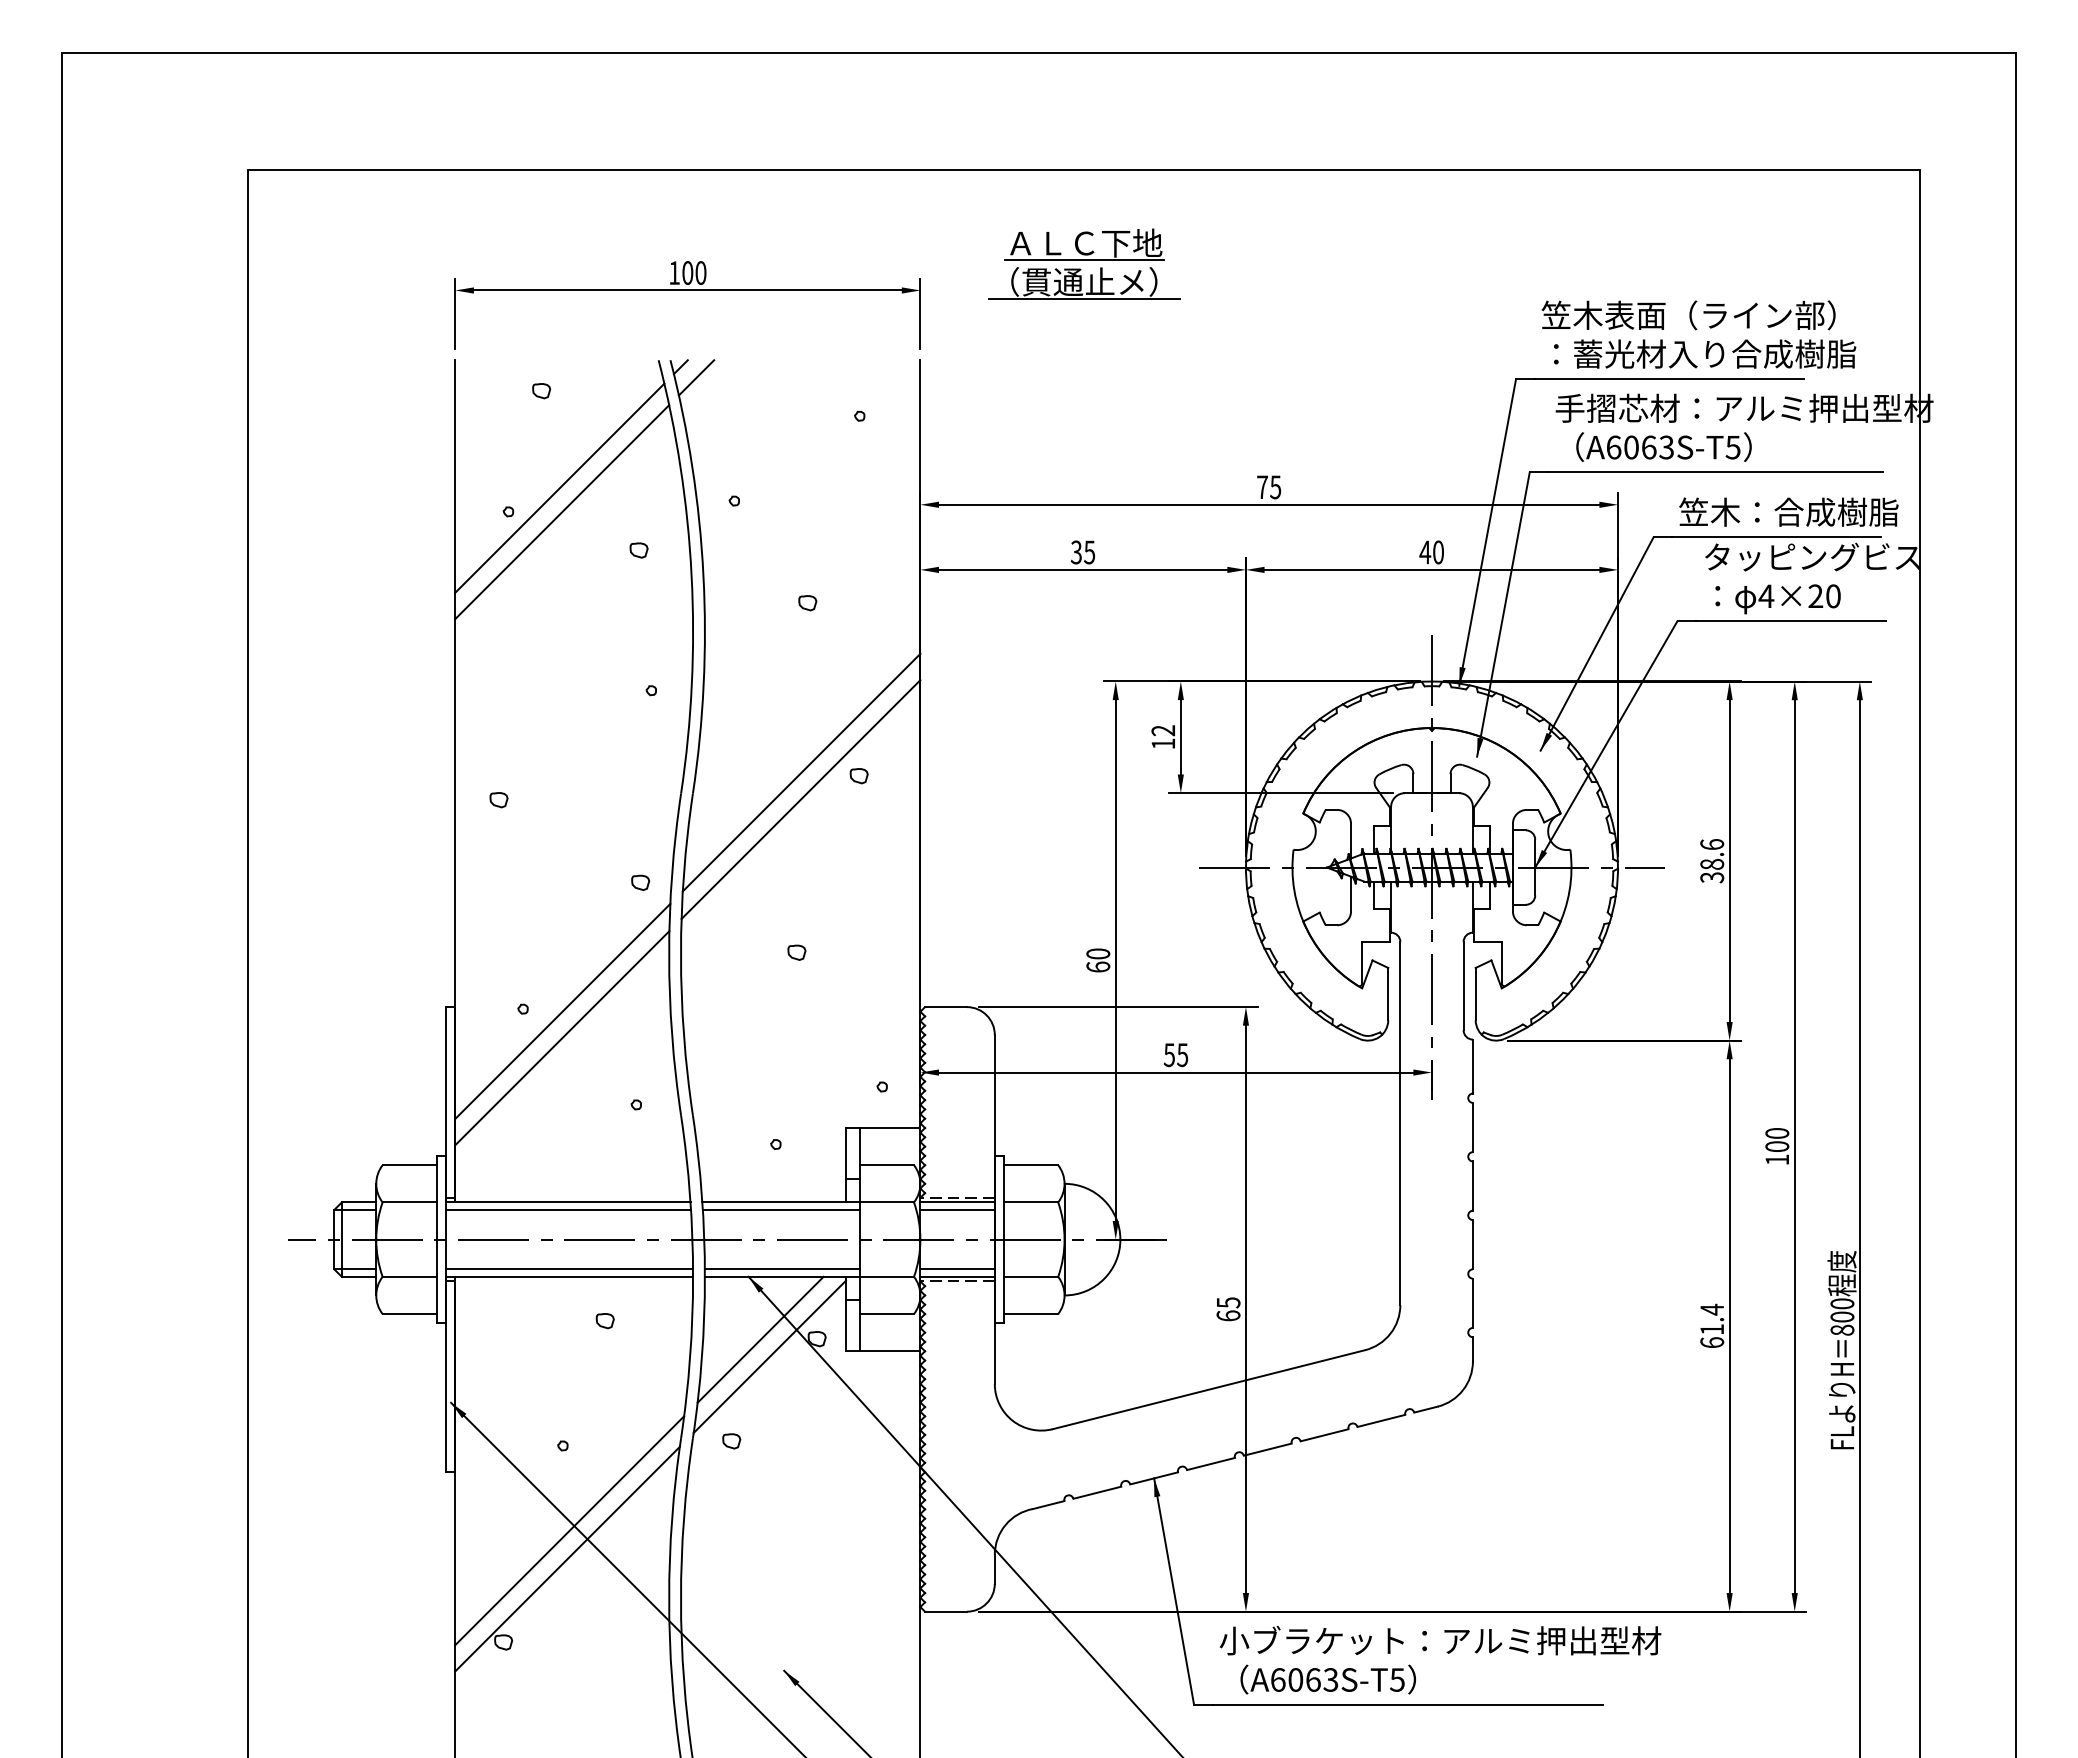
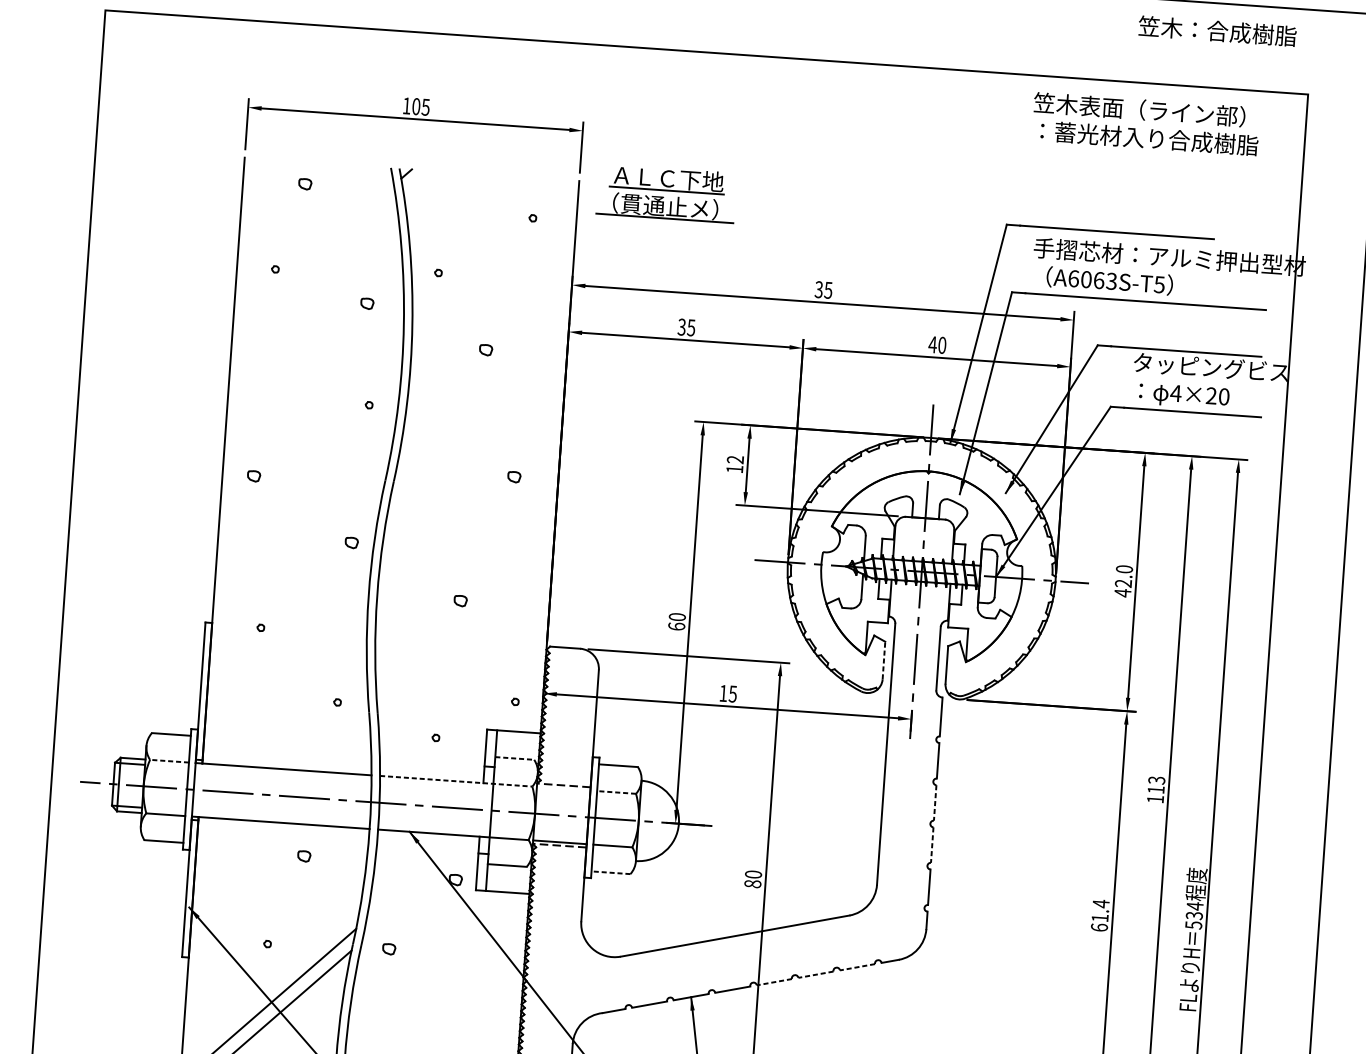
part: (1084, 263) -> (666, 193), moved
text: (700, 272) -> (425, 106), 100 -> 105
text: (1698, 334) -> (1145, 124), moved
line: (696, 377) -> (417, 182), removed
line: (559, 487) -> (313, 254), removed
text: (1262, 487) -> (818, 289), 75 -> 35
text: (1788, 511) -> (1217, 30), moved
line: (562, 512) -> (314, 272), removed
line: (801, 772) -> (473, 471), removed
line: (800, 799) -> (470, 491), removed
text: (1712, 861) -> (1123, 581), 38.6 -> 42.0
line: (1388, 993) -> (884, 660), solid -> dashed
line: (562, 1010) -> (289, 630), removed
line: (562, 1038) -> (287, 650), removed
text: (1168, 1055) -> (722, 693), 55 -> 15
text: (1777, 1139) -> (1156, 784), 100 -> 113
line: (887, 1165) -> (515, 758), solid -> dashed
line: (1472, 1186) -> (934, 803), solid -> dashed
line: (409, 1202) -> (169, 761), solid -> dashed
line: (808, 1202) -> (456, 781), solid -> dashed
line: (957, 1202) -> (563, 788), removed
line: (1030, 1202) -> (616, 792), solid -> dashed
line: (568, 1209) -> (283, 774), removed
line: (780, 1209) -> (435, 784), removed
line: (957, 1209) -> (563, 793), removed
line: (1472, 1244) -> (931, 844), solid -> dashed
line: (569, 1269) -> (281, 817), removed
line: (781, 1269) -> (433, 828), removed
line: (957, 1269) -> (560, 837), removed
text: (1228, 1309) -> (753, 879), 65 -> 80
line: (1030, 1314) -> (610, 873), solid -> dashed
text: (1842, 1316) -> (1194, 915), 800 -> 534
line: (760, 1339) -> (415, 877), removed
line: (769, 1356) -> (420, 890), removed
line: (1381, 1420) -> (857, 966), solid -> dashed
line: (1324, 1435) -> (815, 974), solid -> dashed
line: (1267, 1449) -> (774, 982), solid -> dashed

